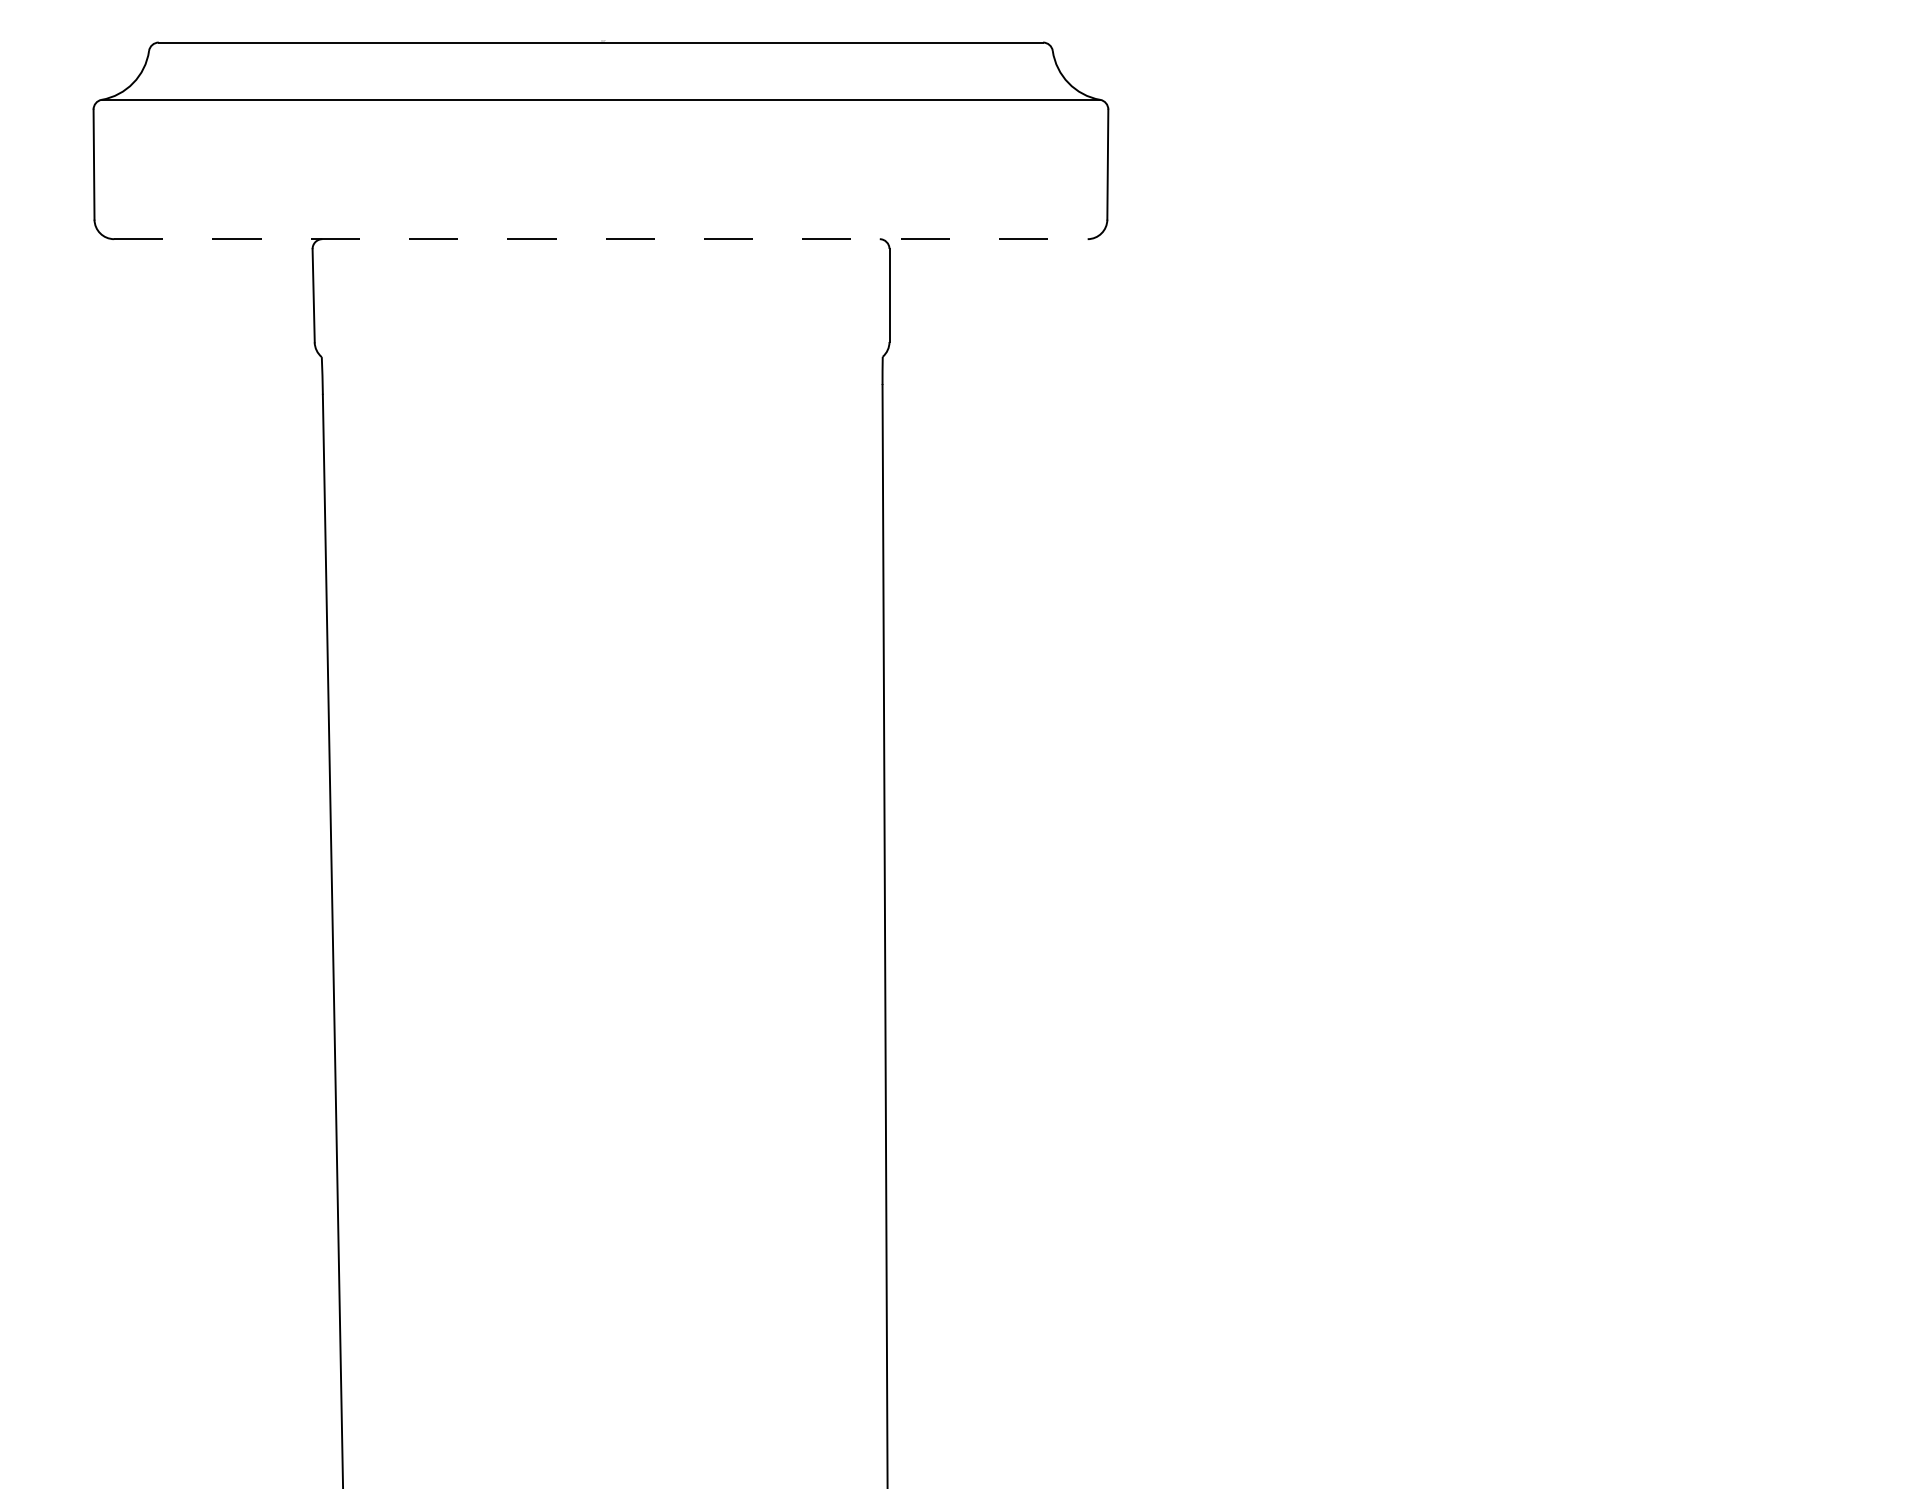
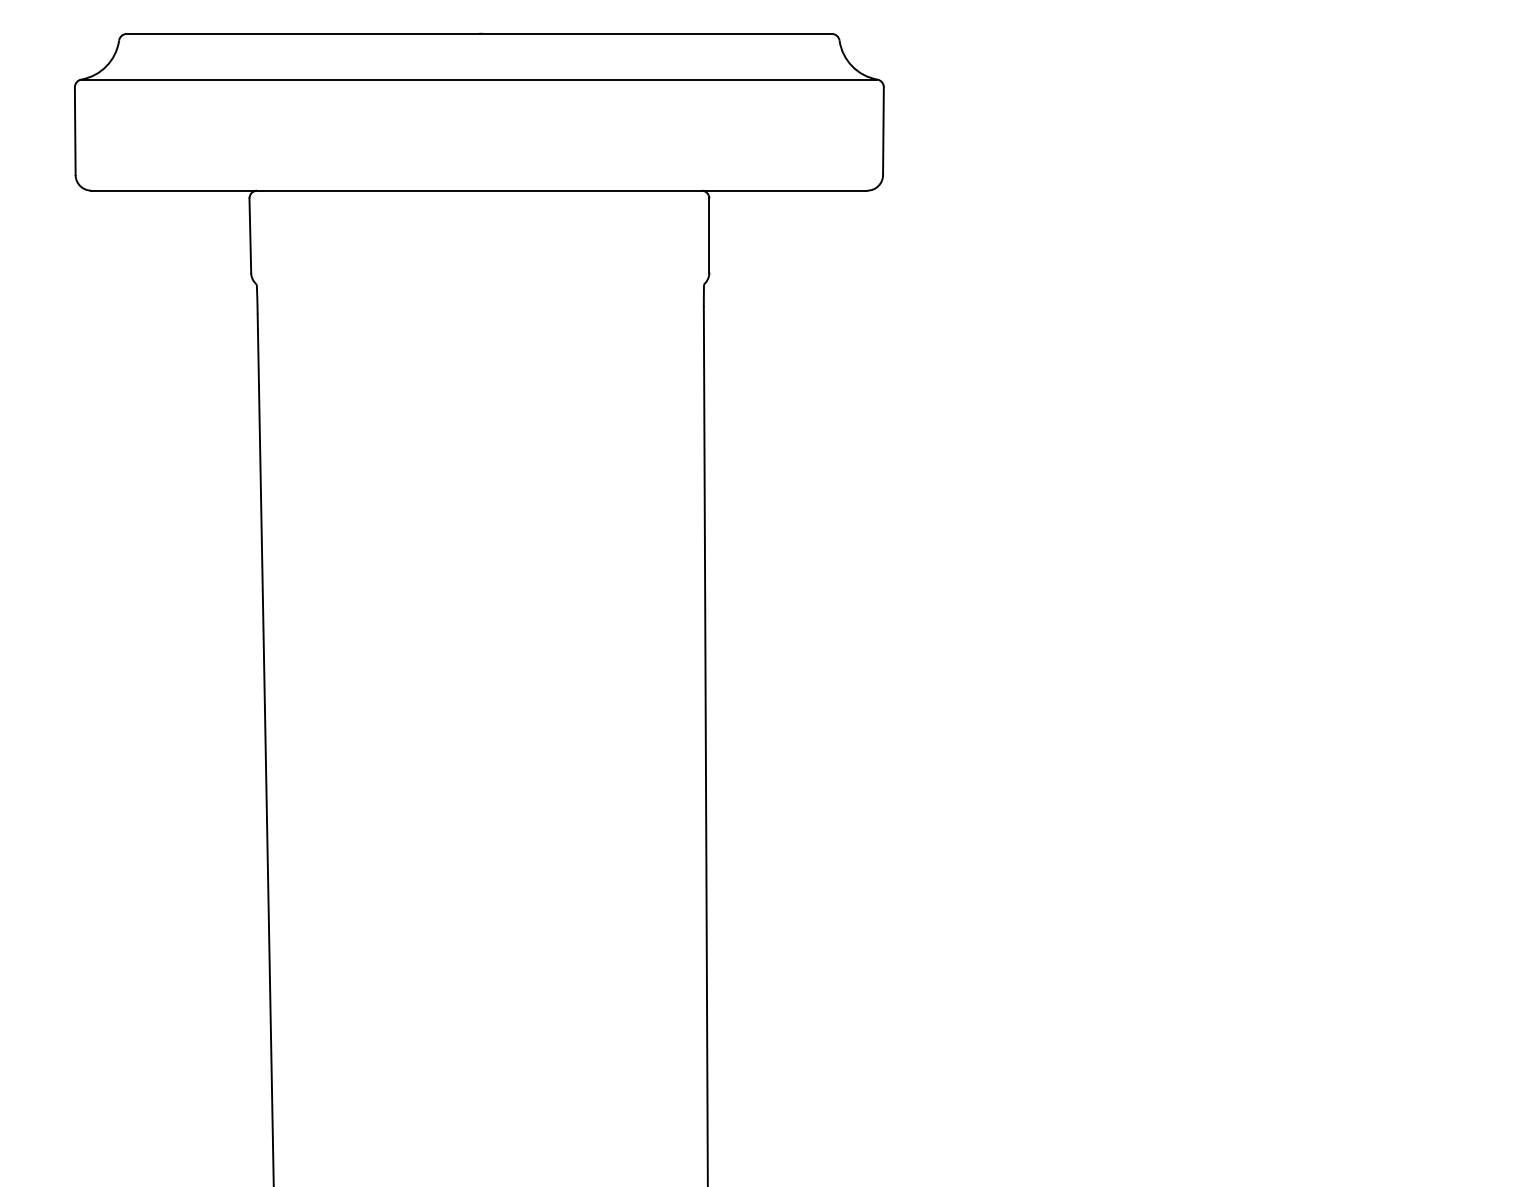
line: (600, 239) -> (479, 190), dashed -> solid

